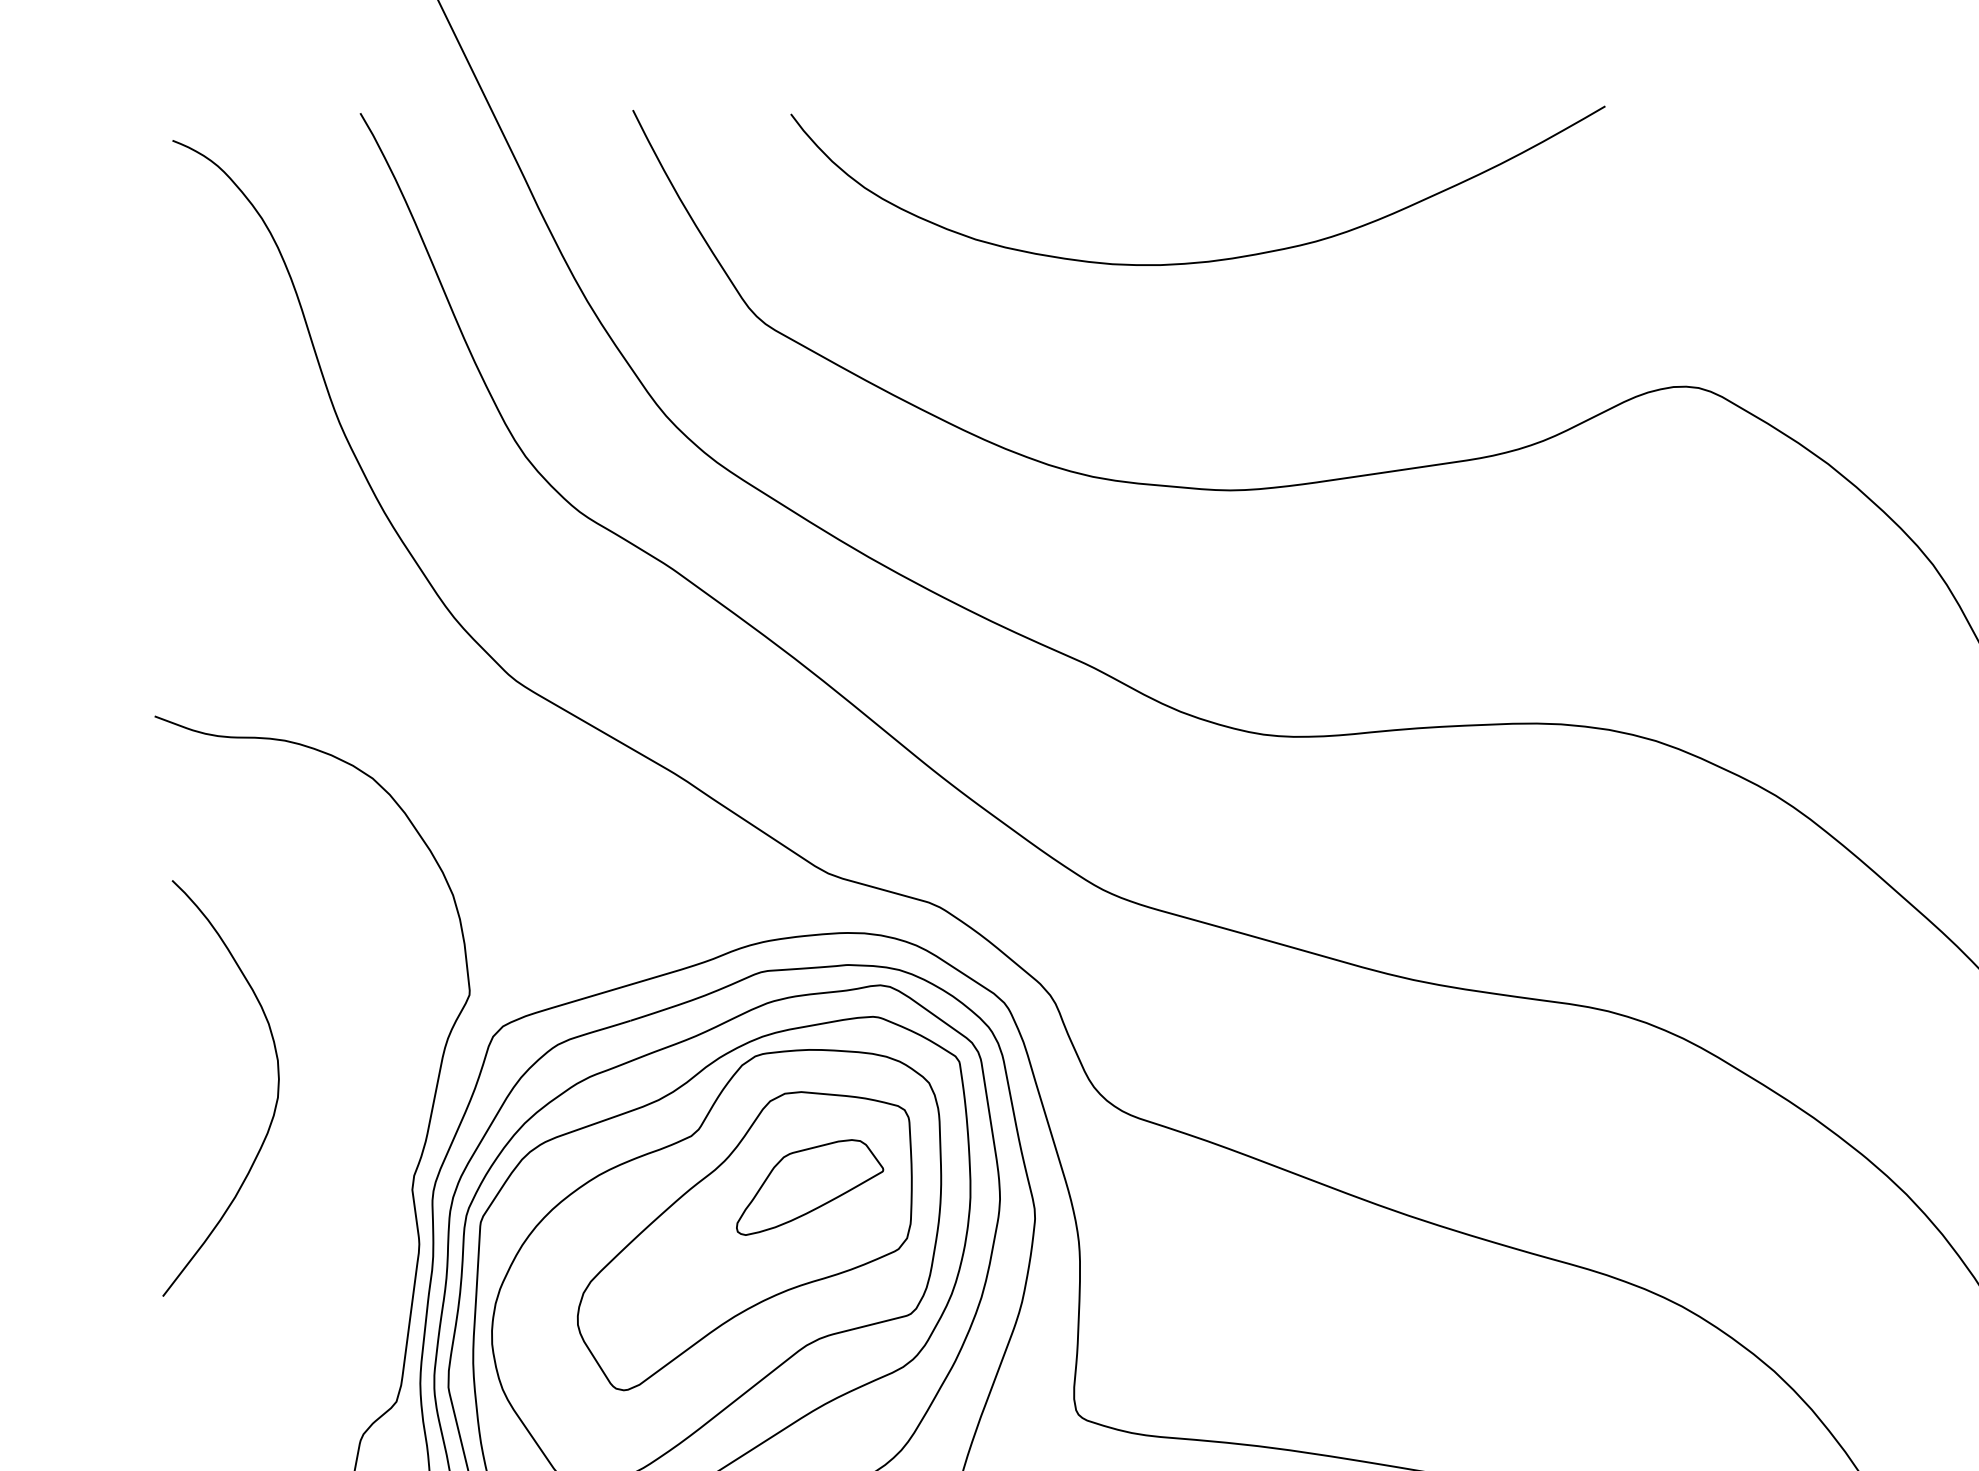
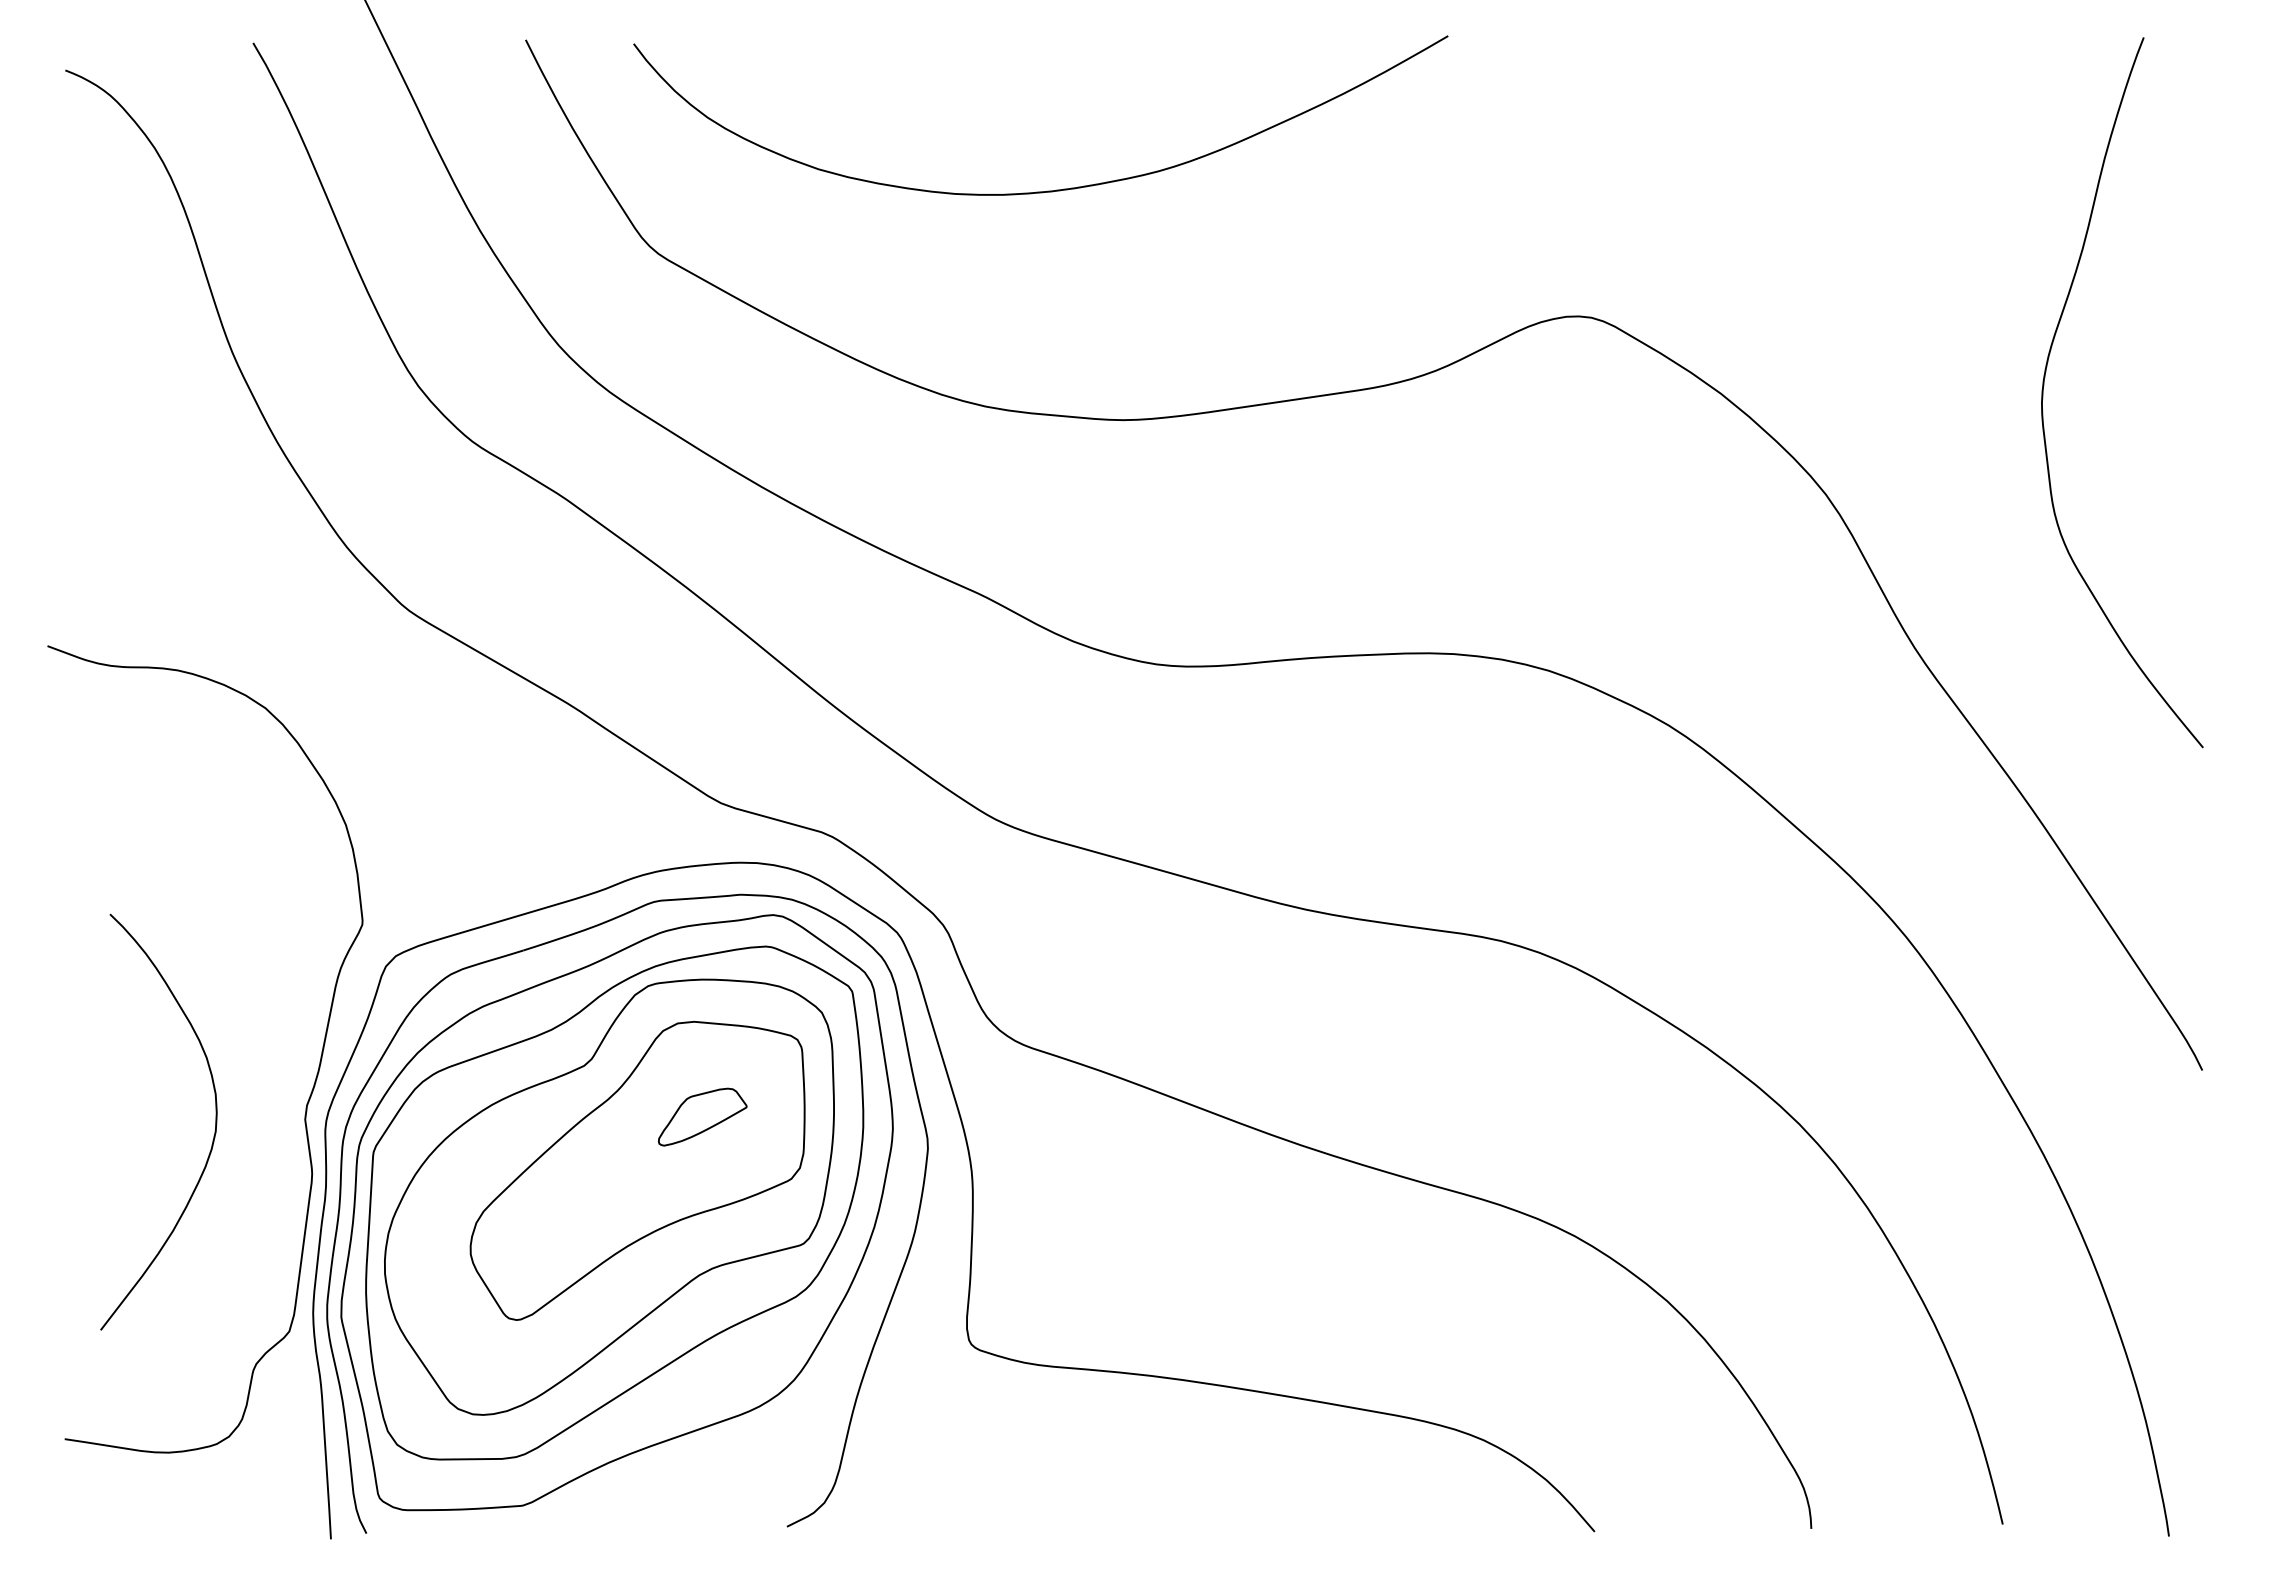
curve: (1204, 260) -> (1047, 190), moved
curve: (275, 1101) -> (213, 1135), moved
part: (809, 1186) -> (702, 1116), size x0.6

